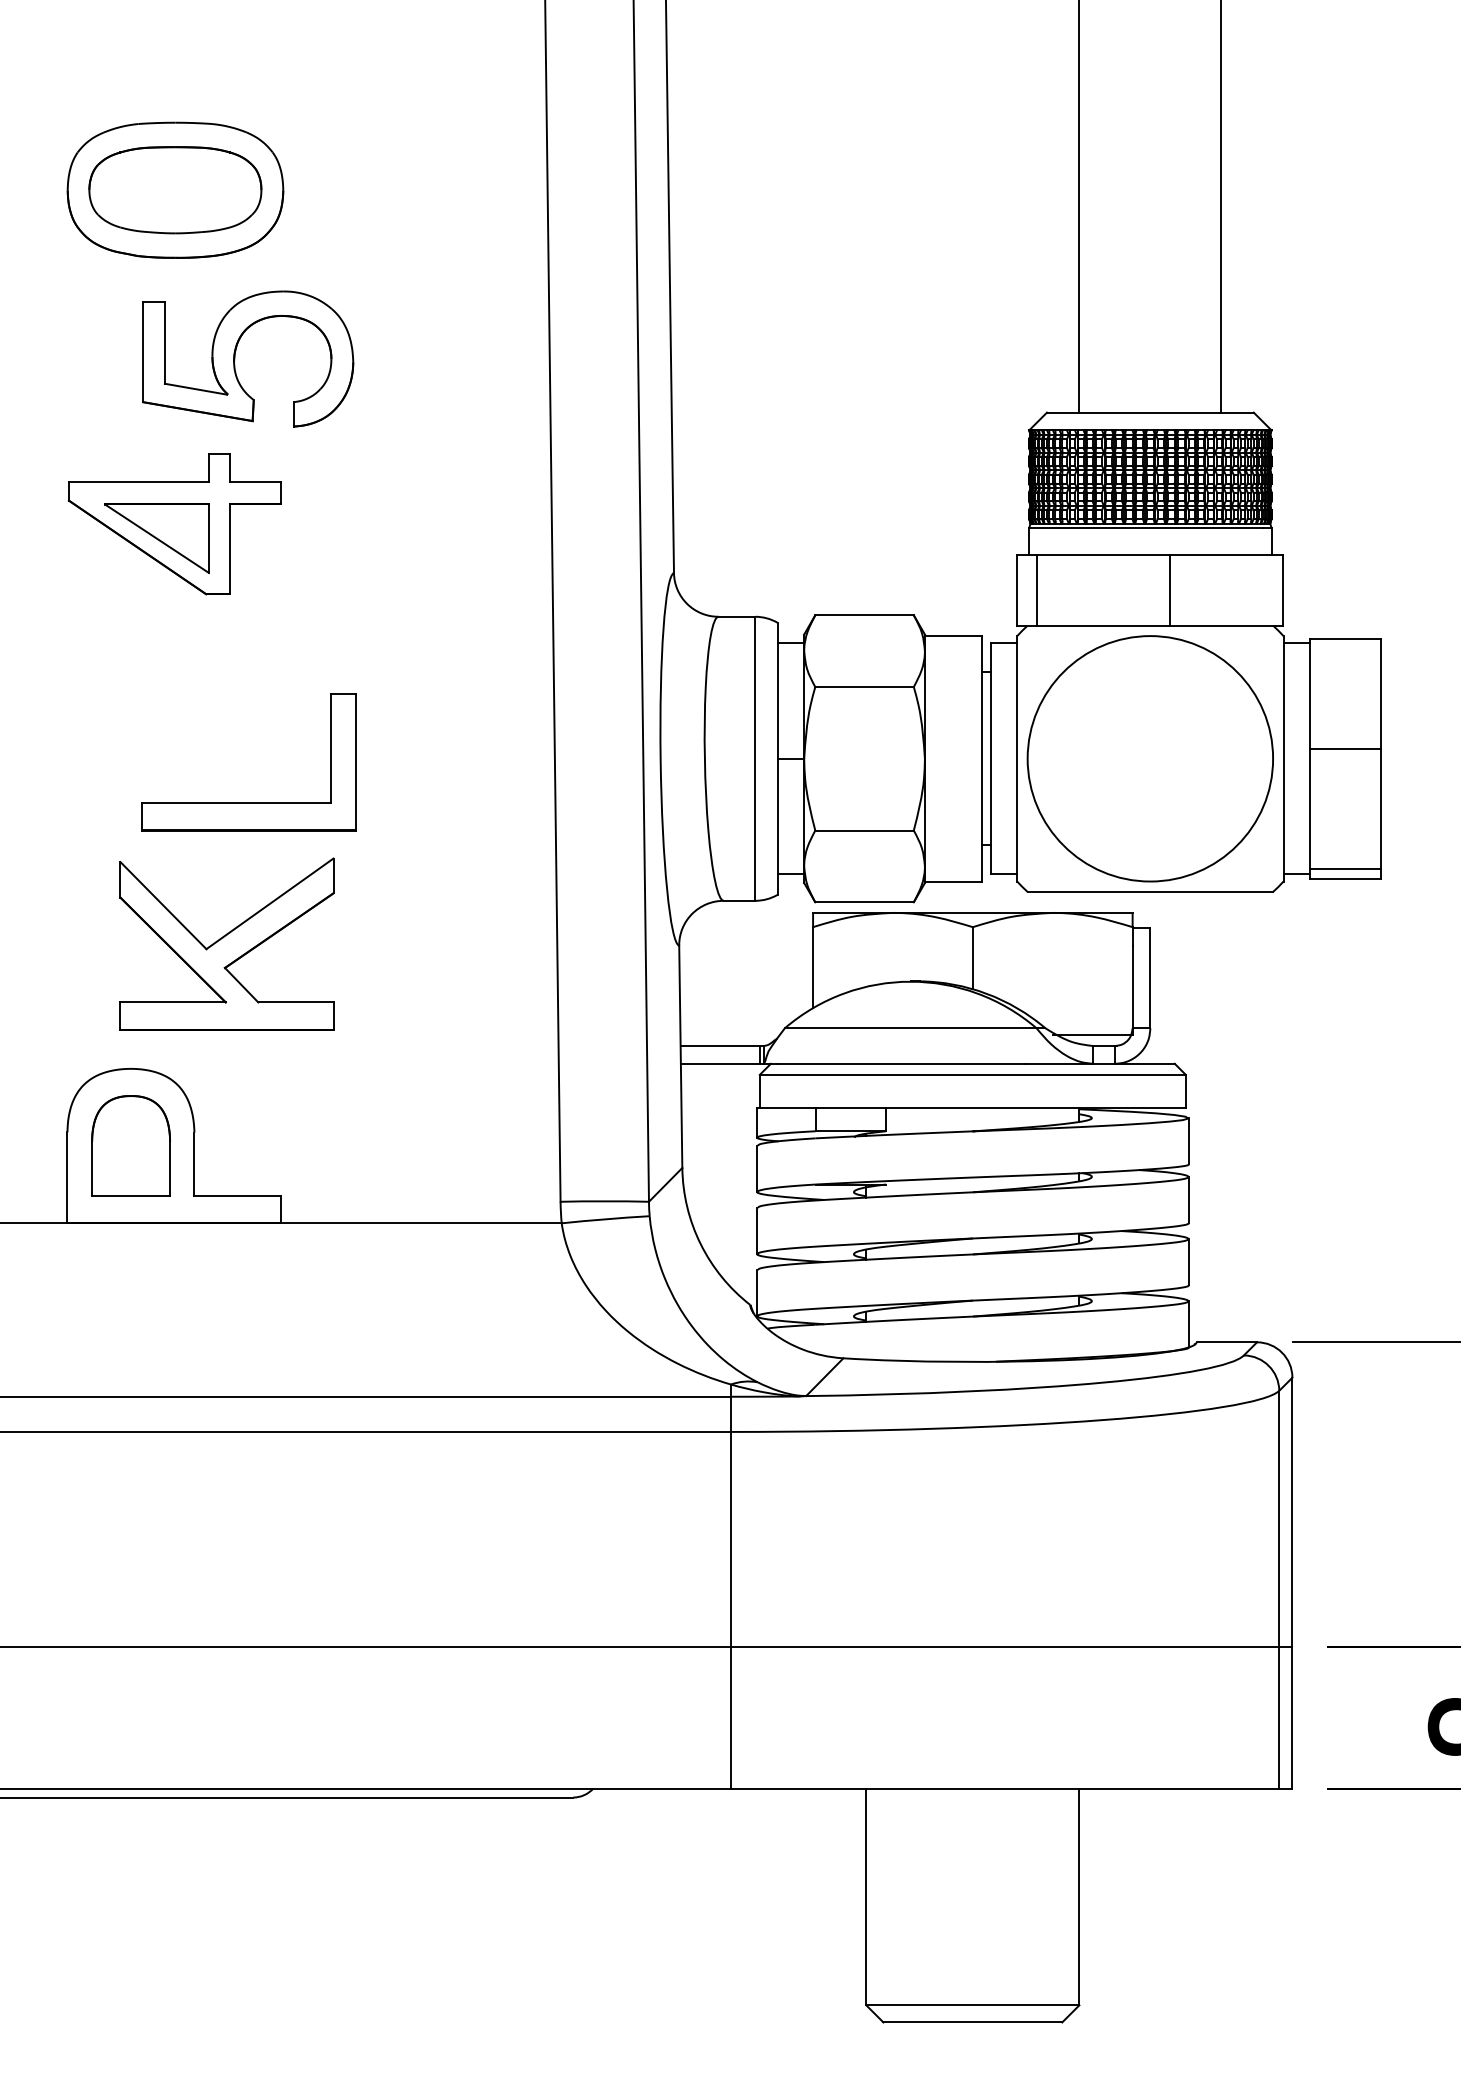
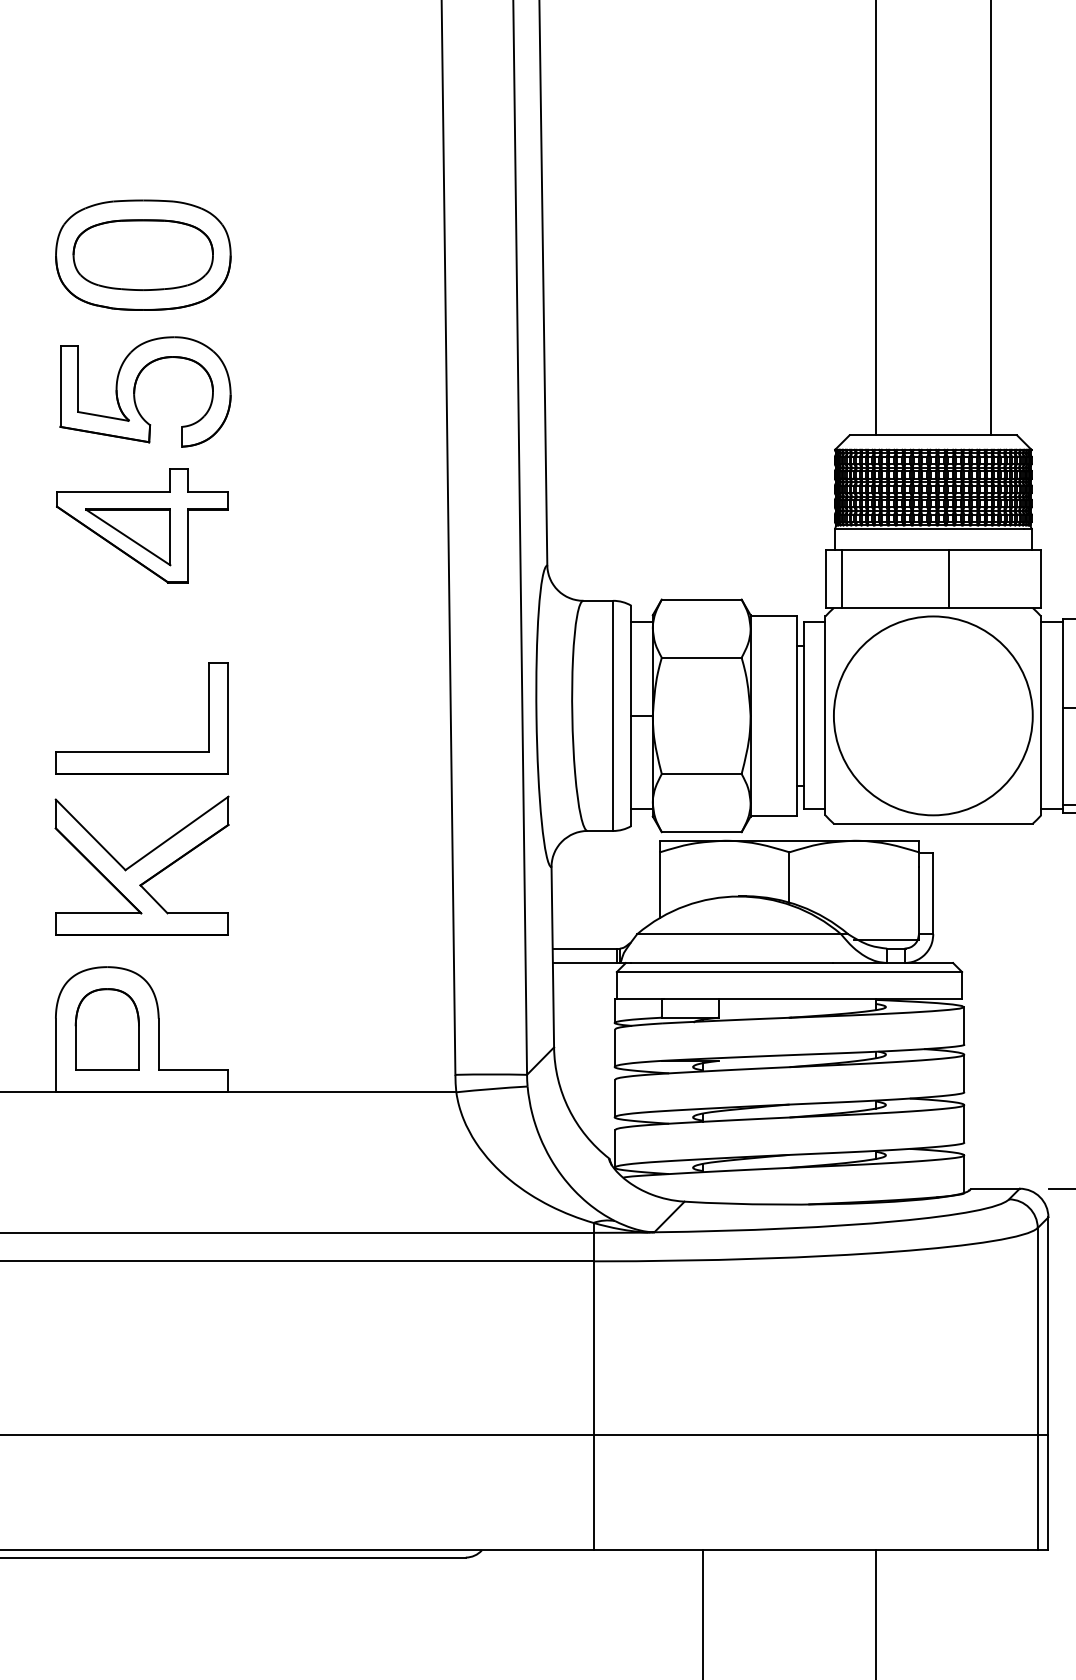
part: (235, 358) -> (135, 391), moved
part: (248, 802) -> (141, 751), moved
part: (226, 943) -> (141, 865), moved

